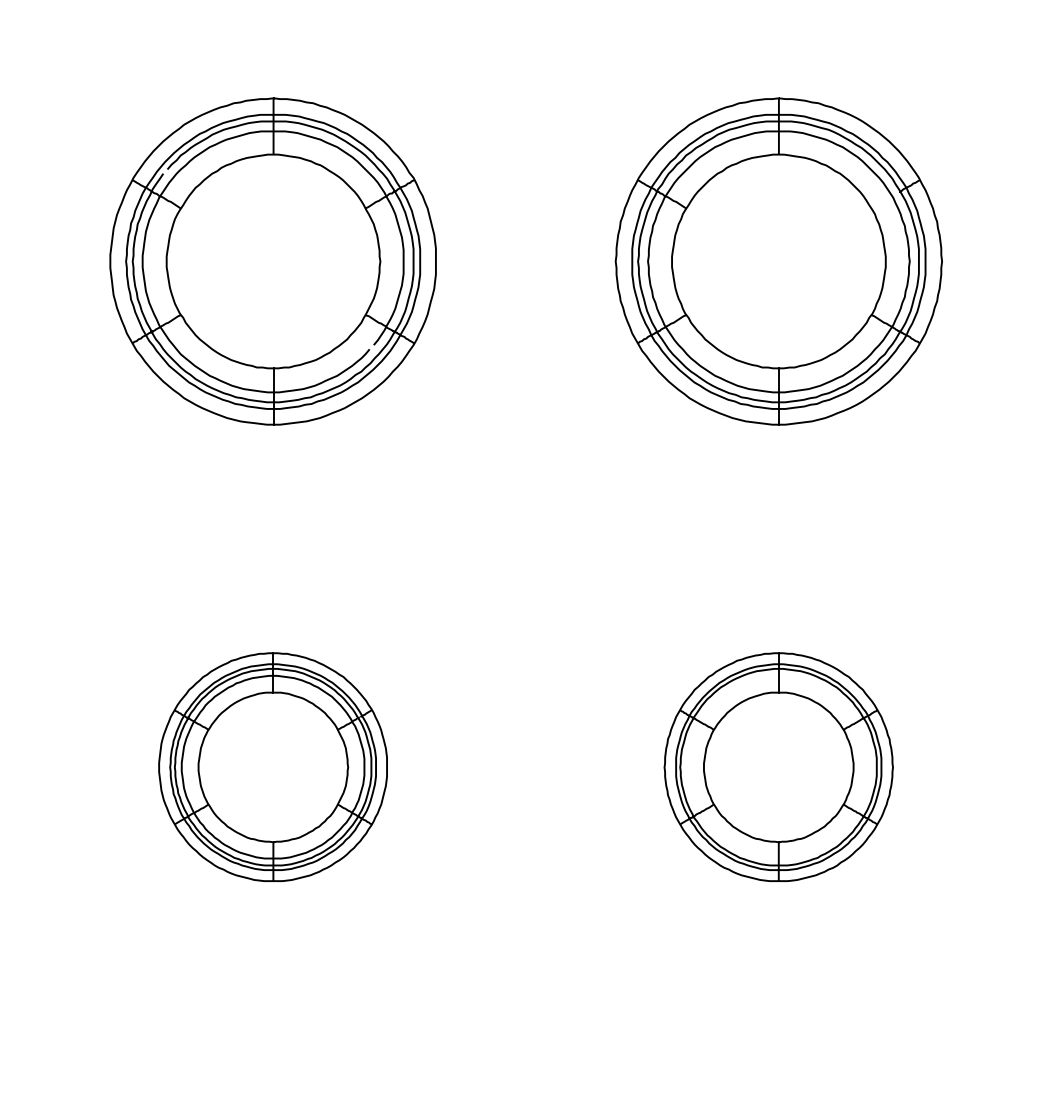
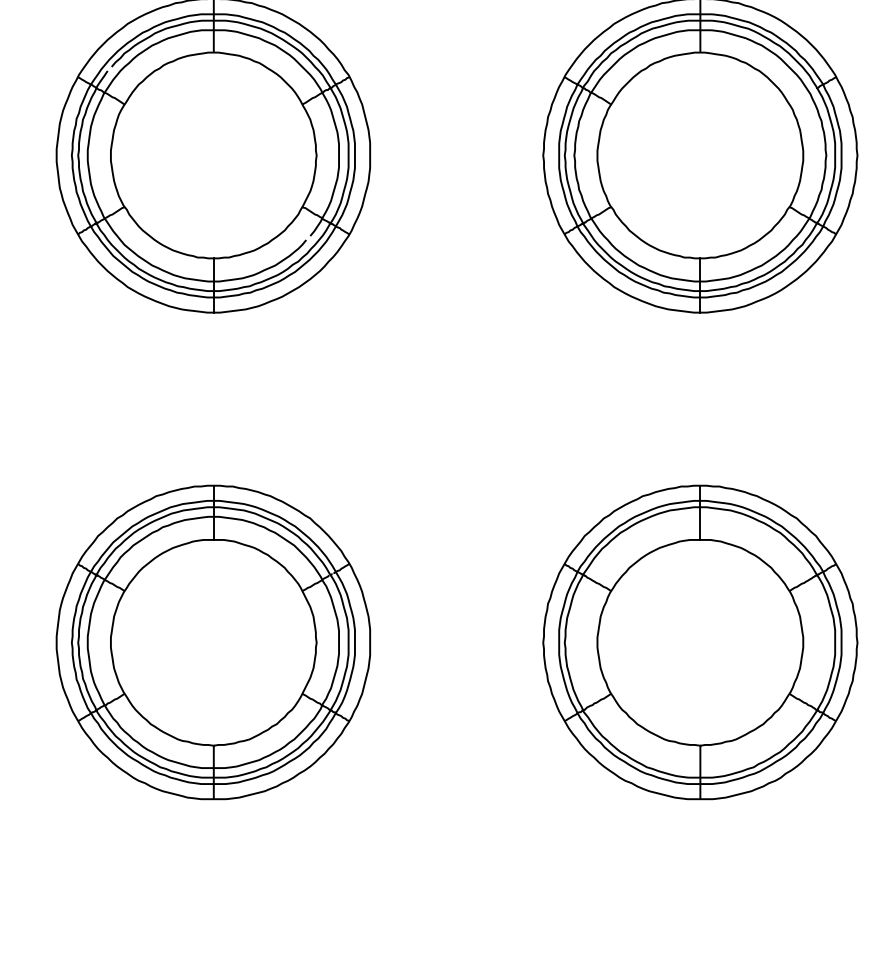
part: (272, 766) -> (212, 641), size x1.43
part: (778, 766) -> (699, 641), size x1.43

